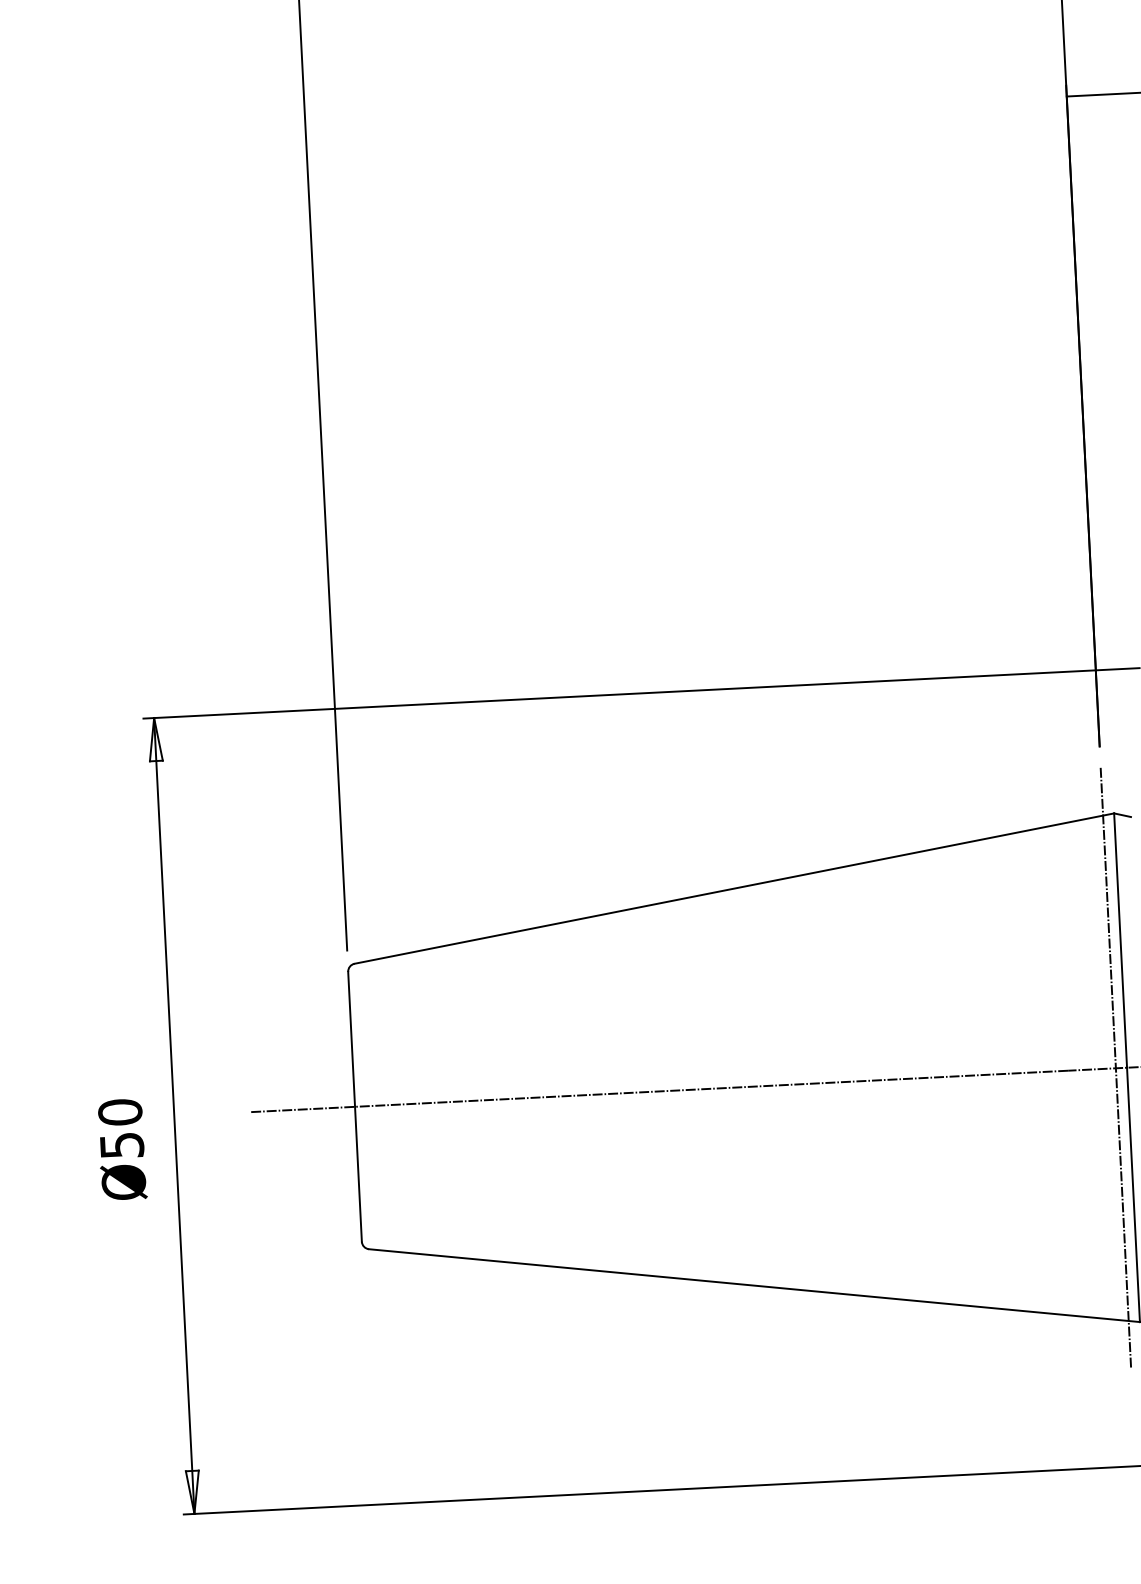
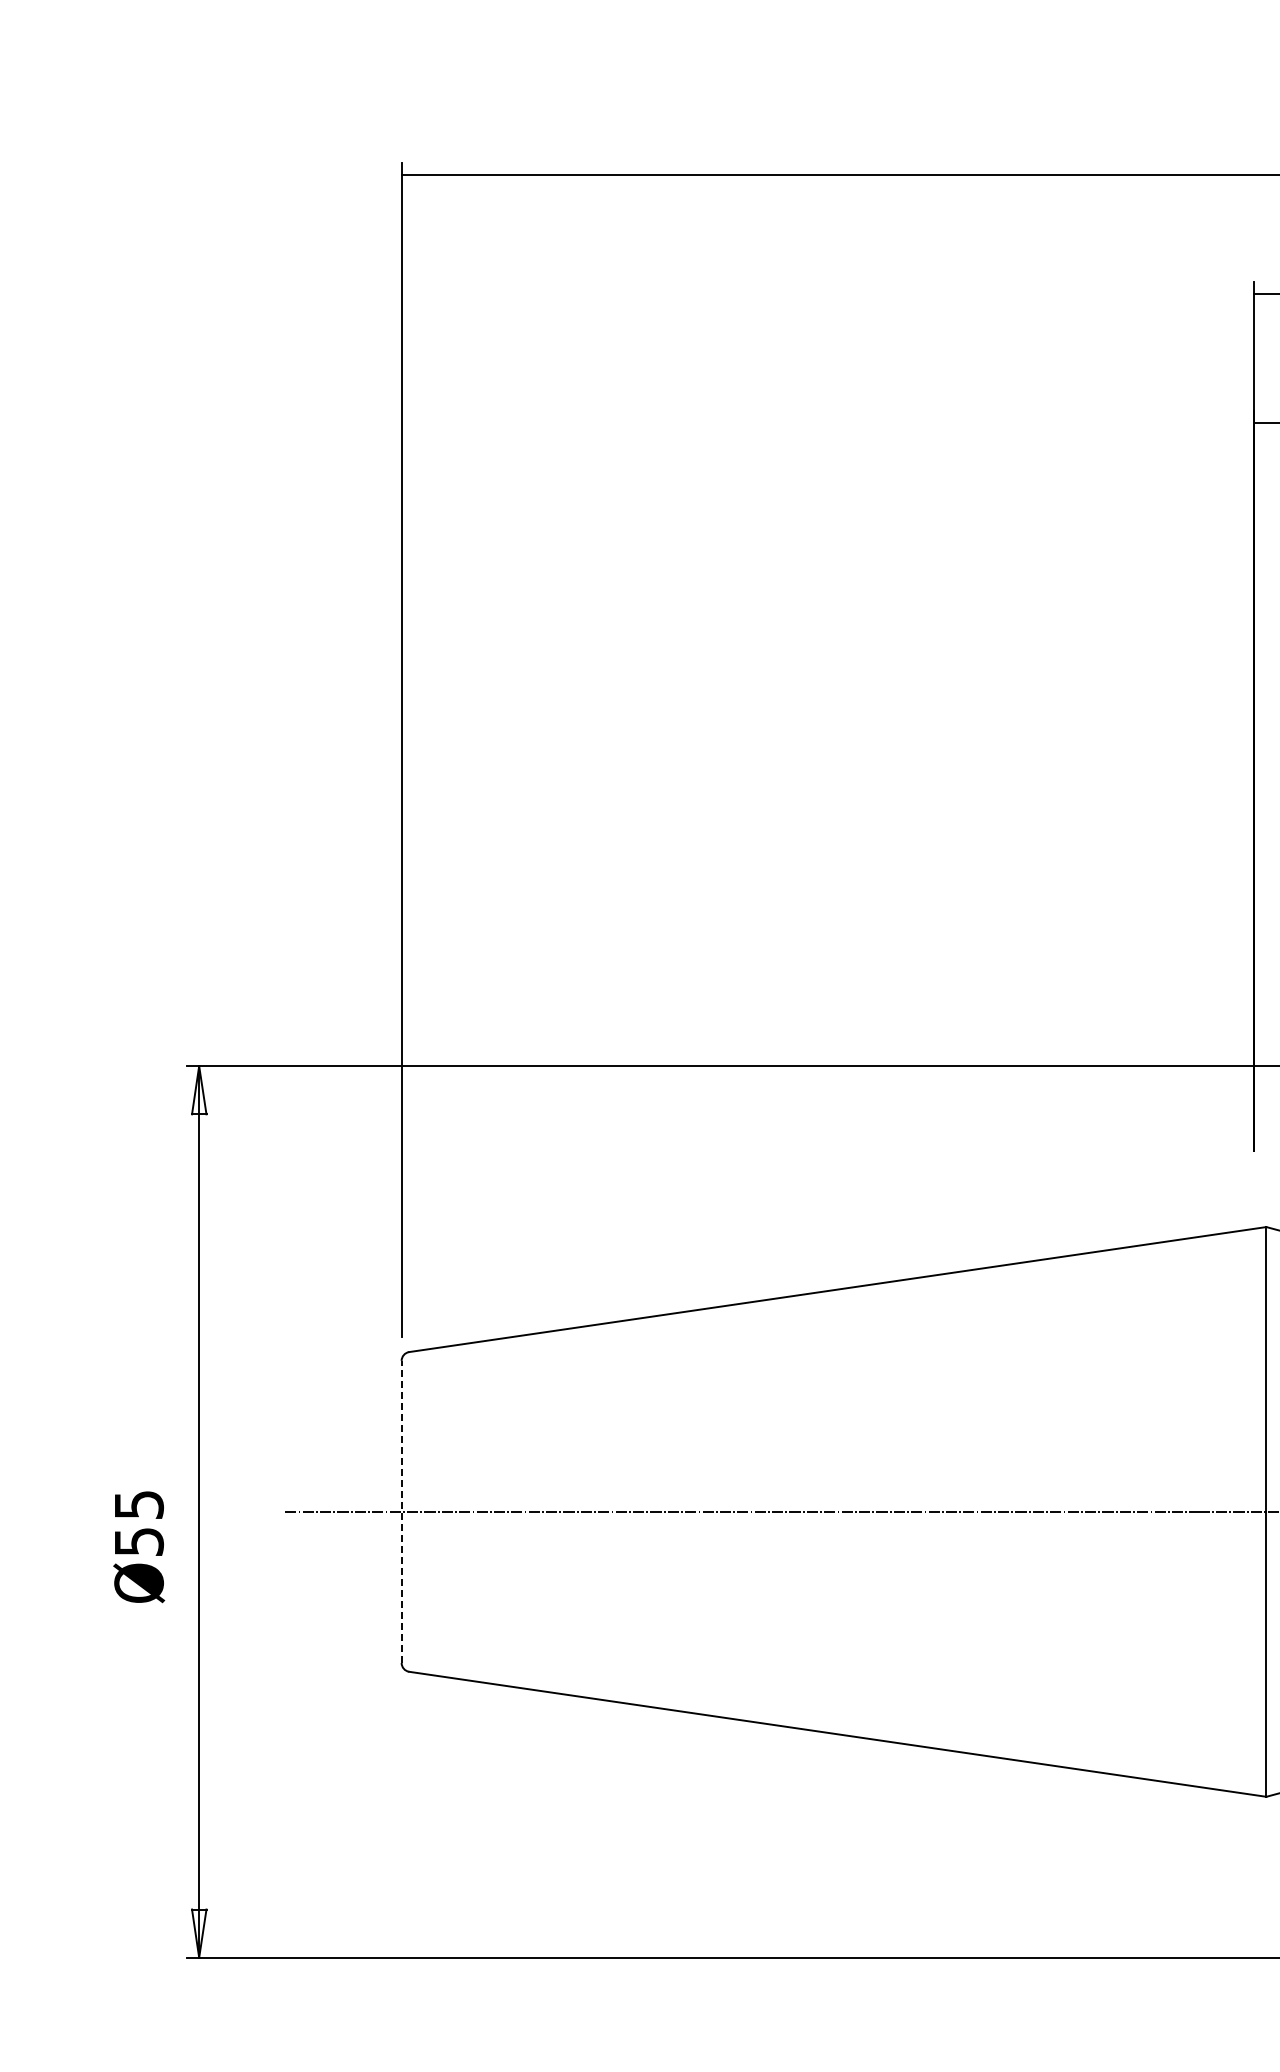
line: (1115, 1067) -> (1253, 1511), removed
line: (354, 1106) -> (401, 1511), solid -> dashed
text: (119, 1112) -> (138, 1504), Ø50 -> Ø55

